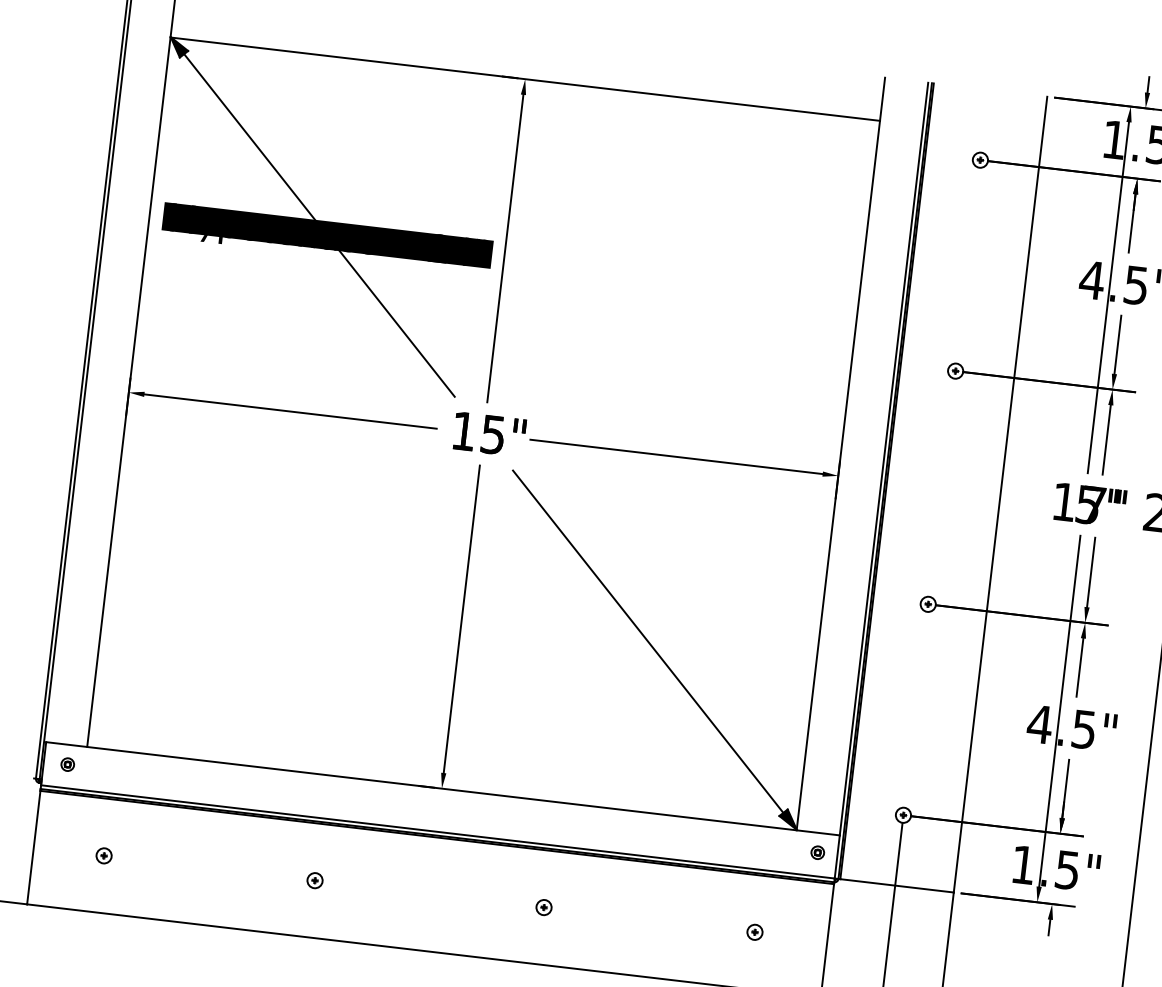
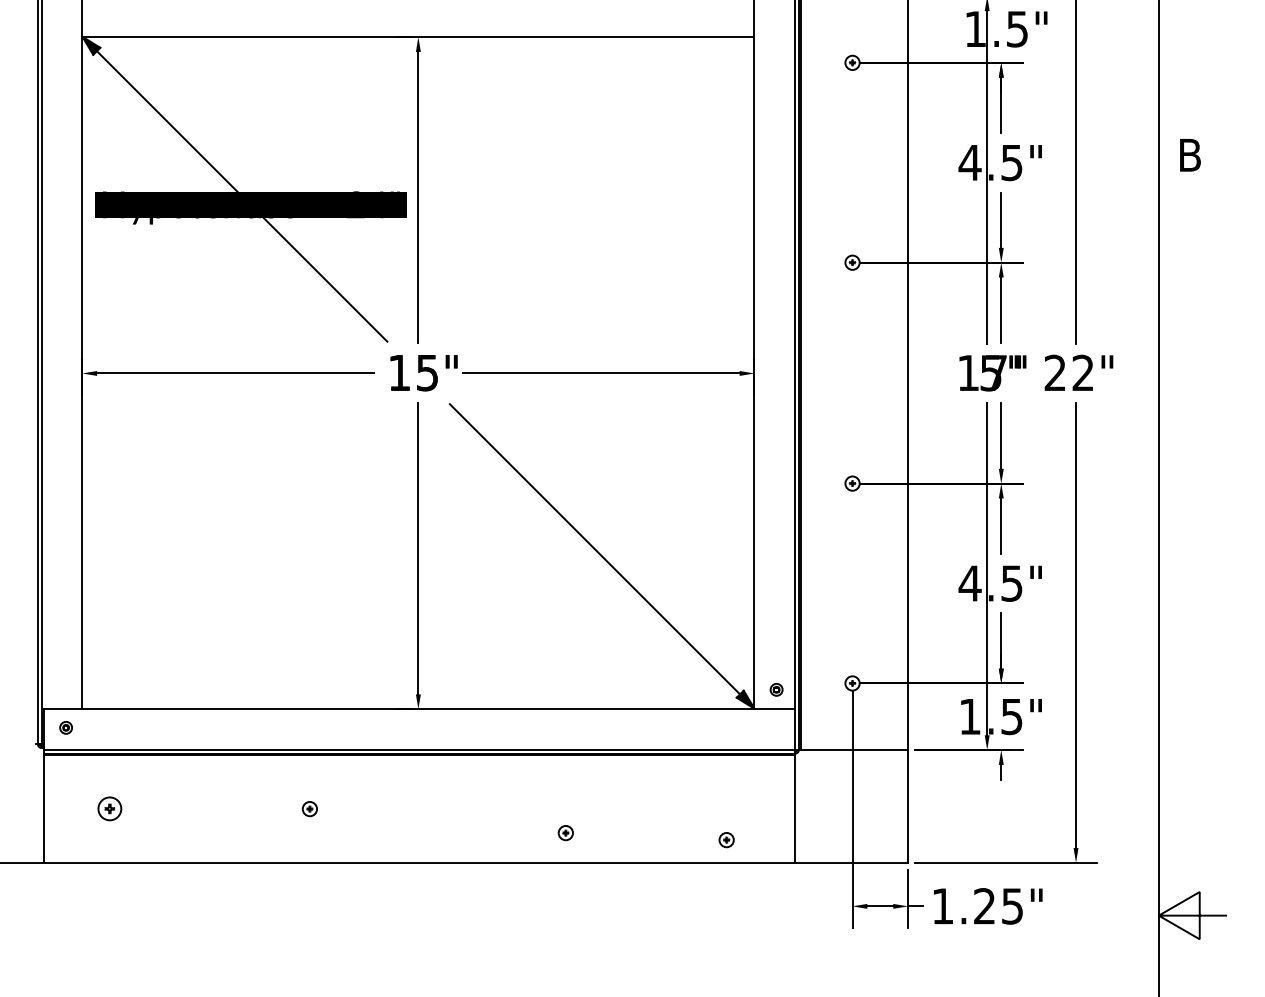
part: (817, 852) -> (776, 689), moved
part: (104, 856) -> (110, 809), size x1.6
part: (543, 907) -> (565, 833), moved
part: (754, 932) -> (726, 840), moved

